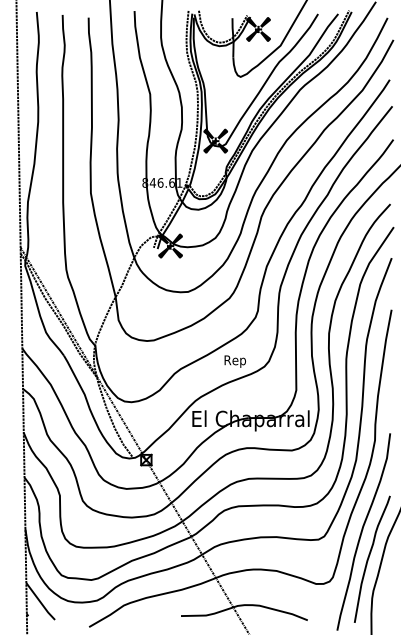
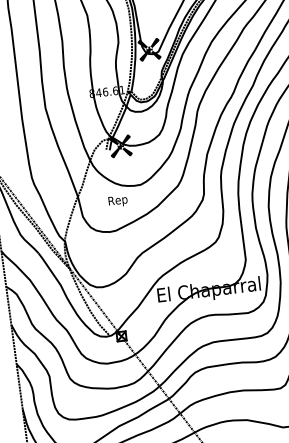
text: (234, 361) -> (117, 201), moved

